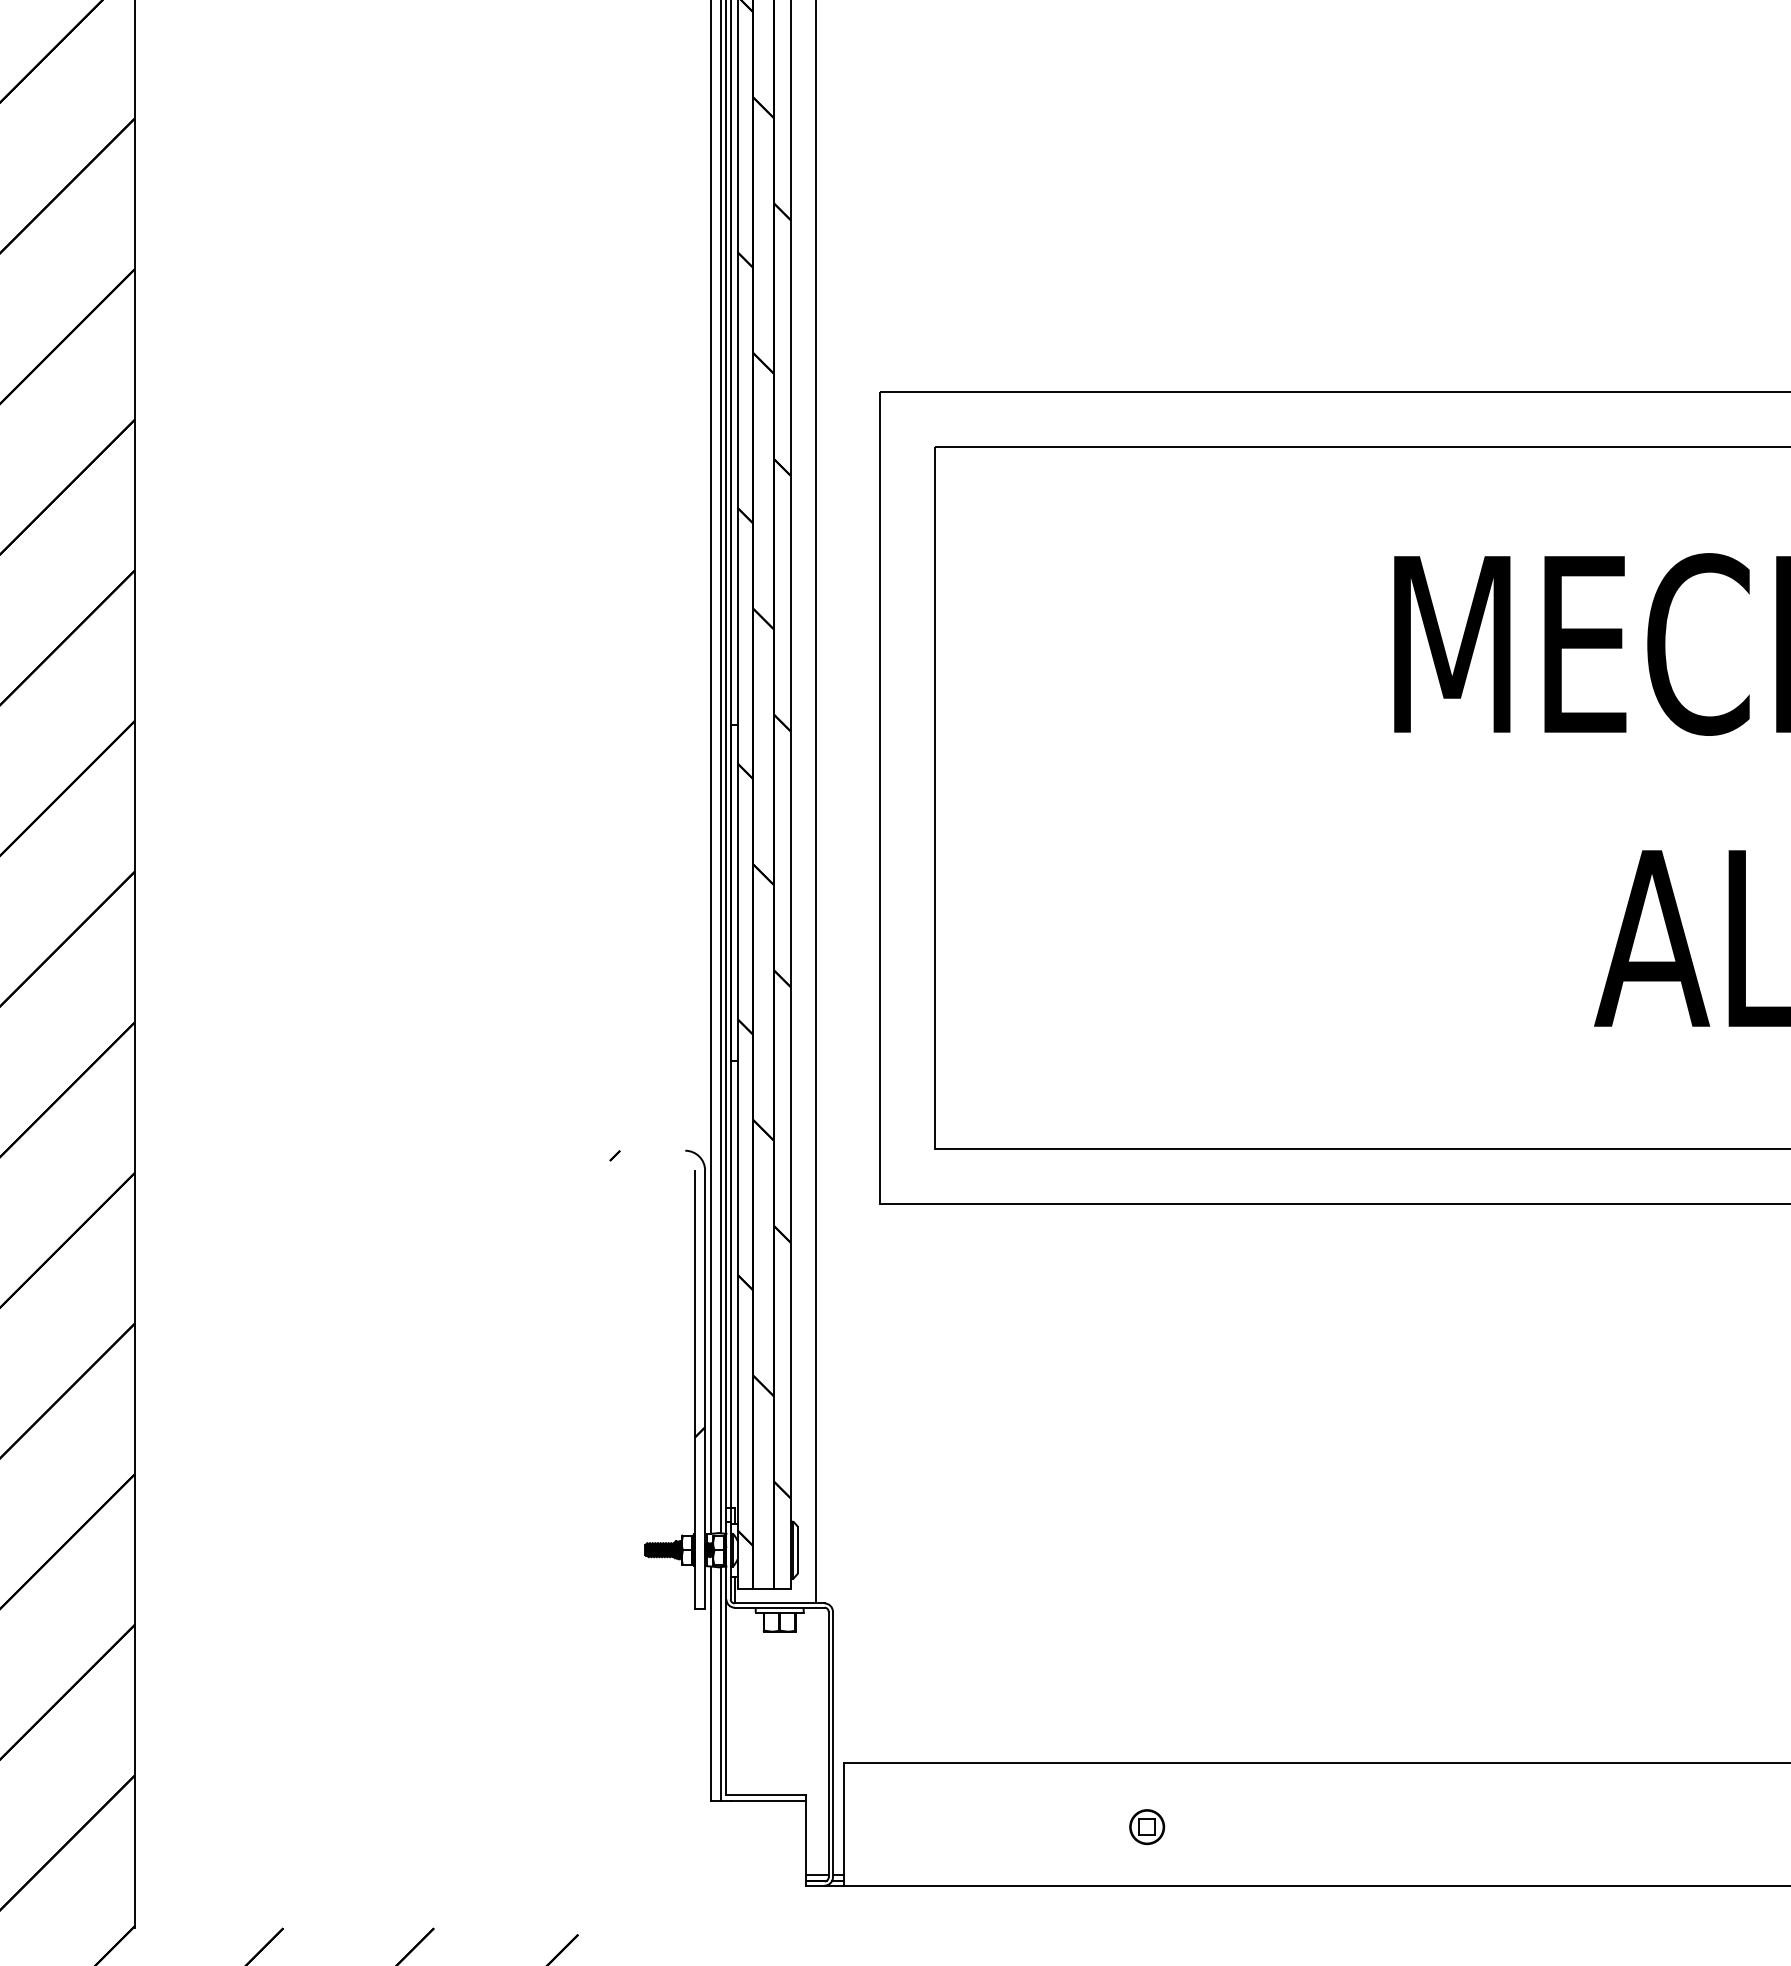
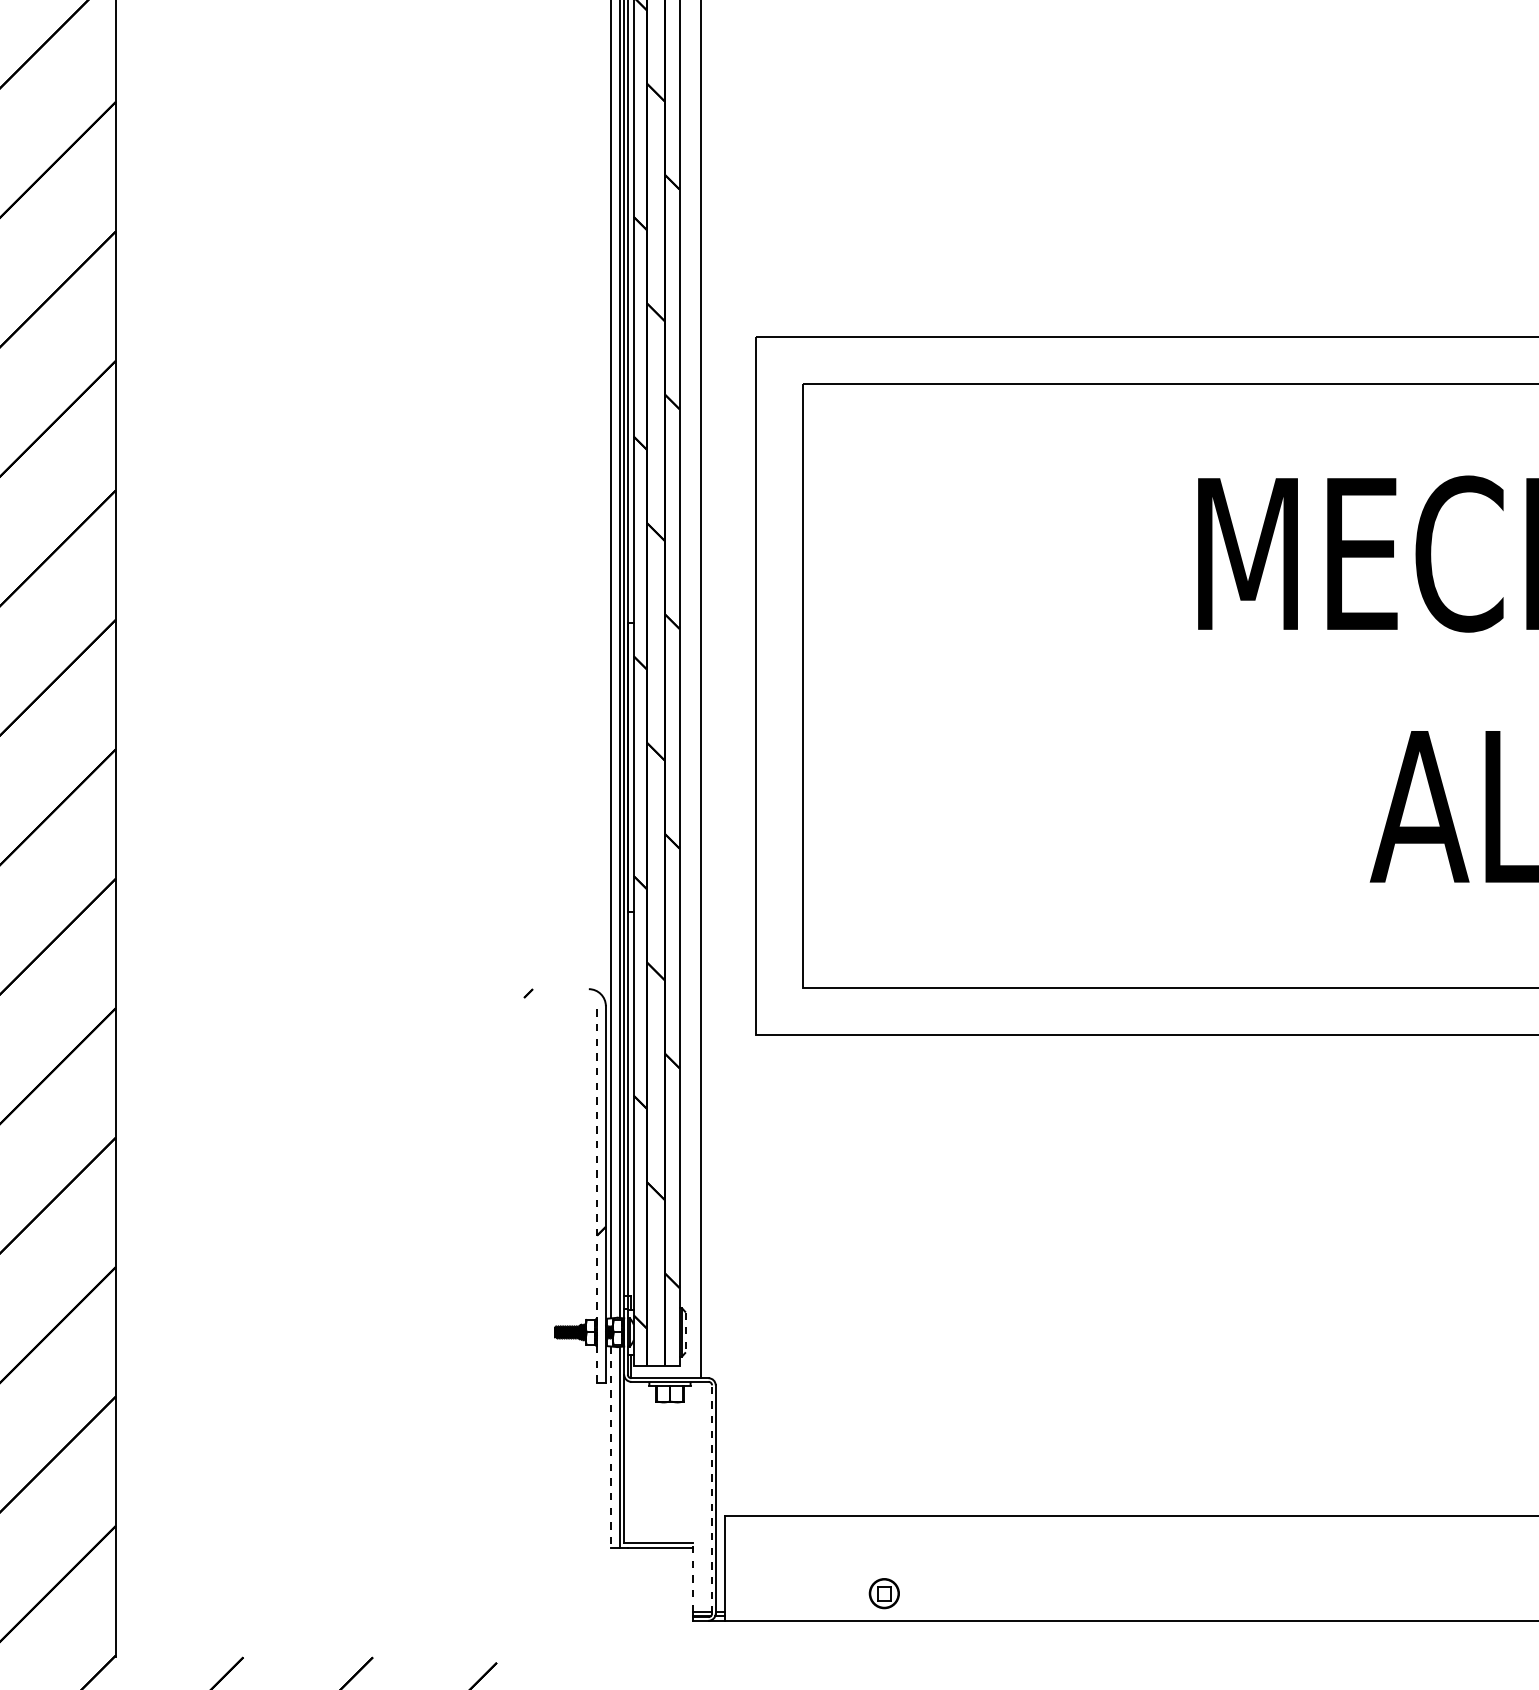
line: (694, 1389) -> (596, 1194), solid -> dashed
line: (798, 1550) -> (686, 1332), solid -> dashed
line: (710, 1684) -> (610, 1447), solid -> dashed
line: (828, 1744) -> (711, 1499), solid -> dashed
part: (1147, 1827) -> (884, 1593), moved
line: (806, 1835) -> (693, 1577), solid -> dashed

